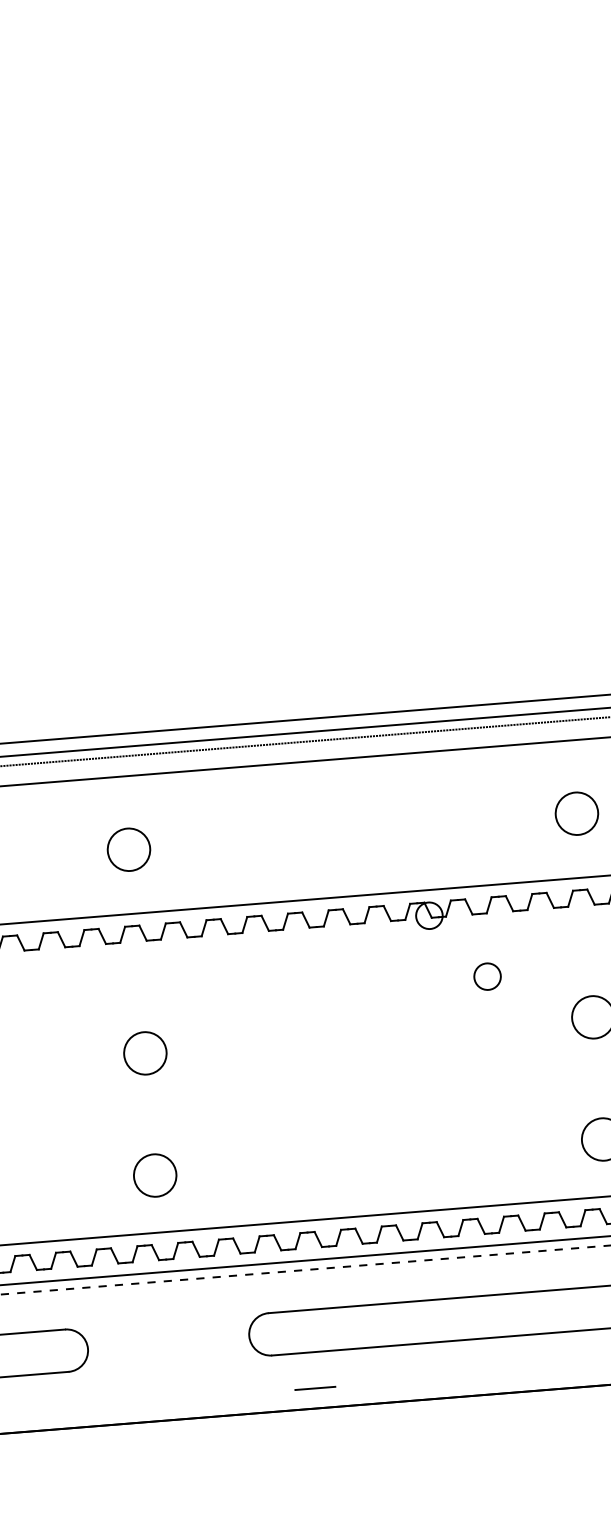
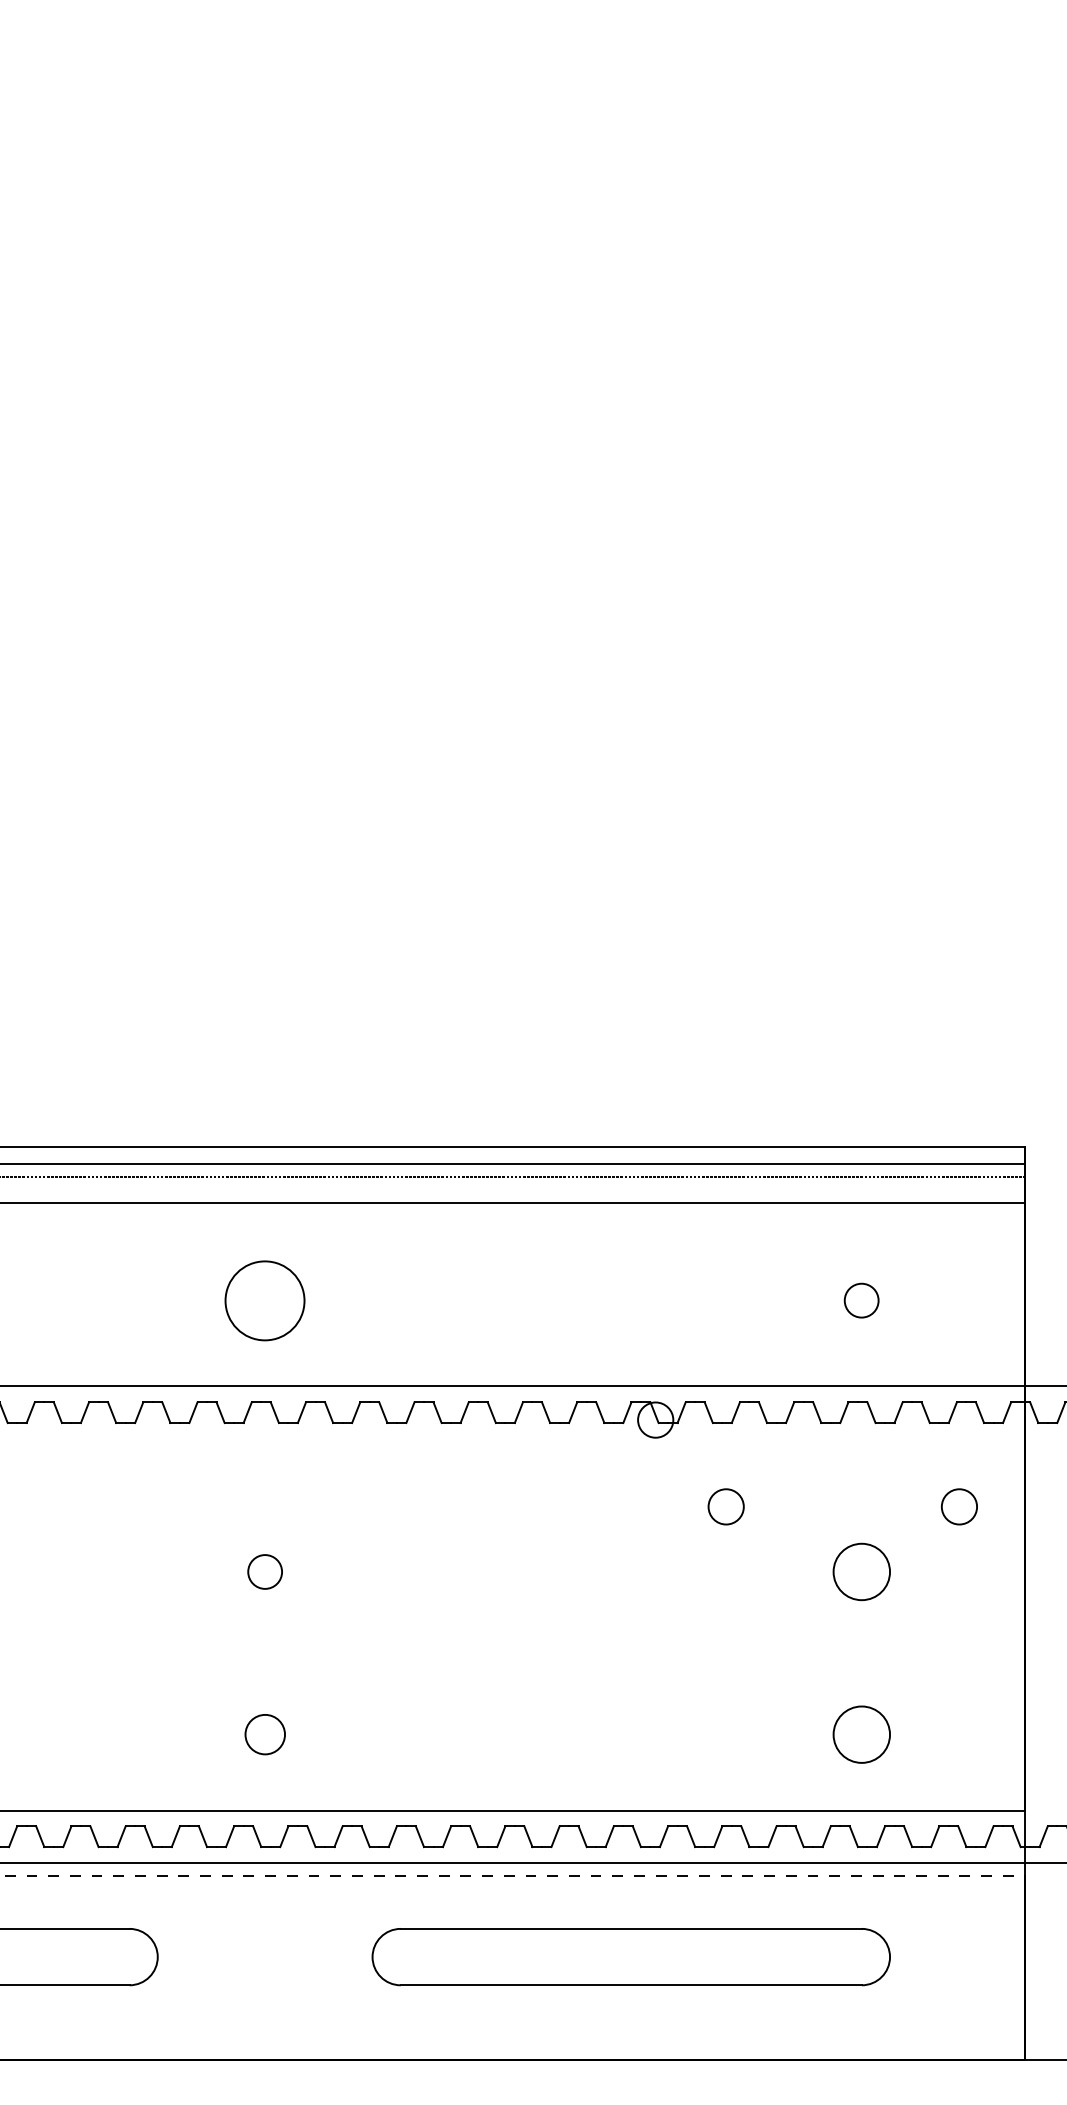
circle: (576, 813) -> (861, 1300), size x0.6
circle: (129, 849) -> (265, 1300), size x1.4
circle: (144, 1053) -> (264, 1571), size x0.6
circle: (155, 1175) -> (265, 1734), size x0.7
line: (314, 1388) -> (453, 2033), removed

